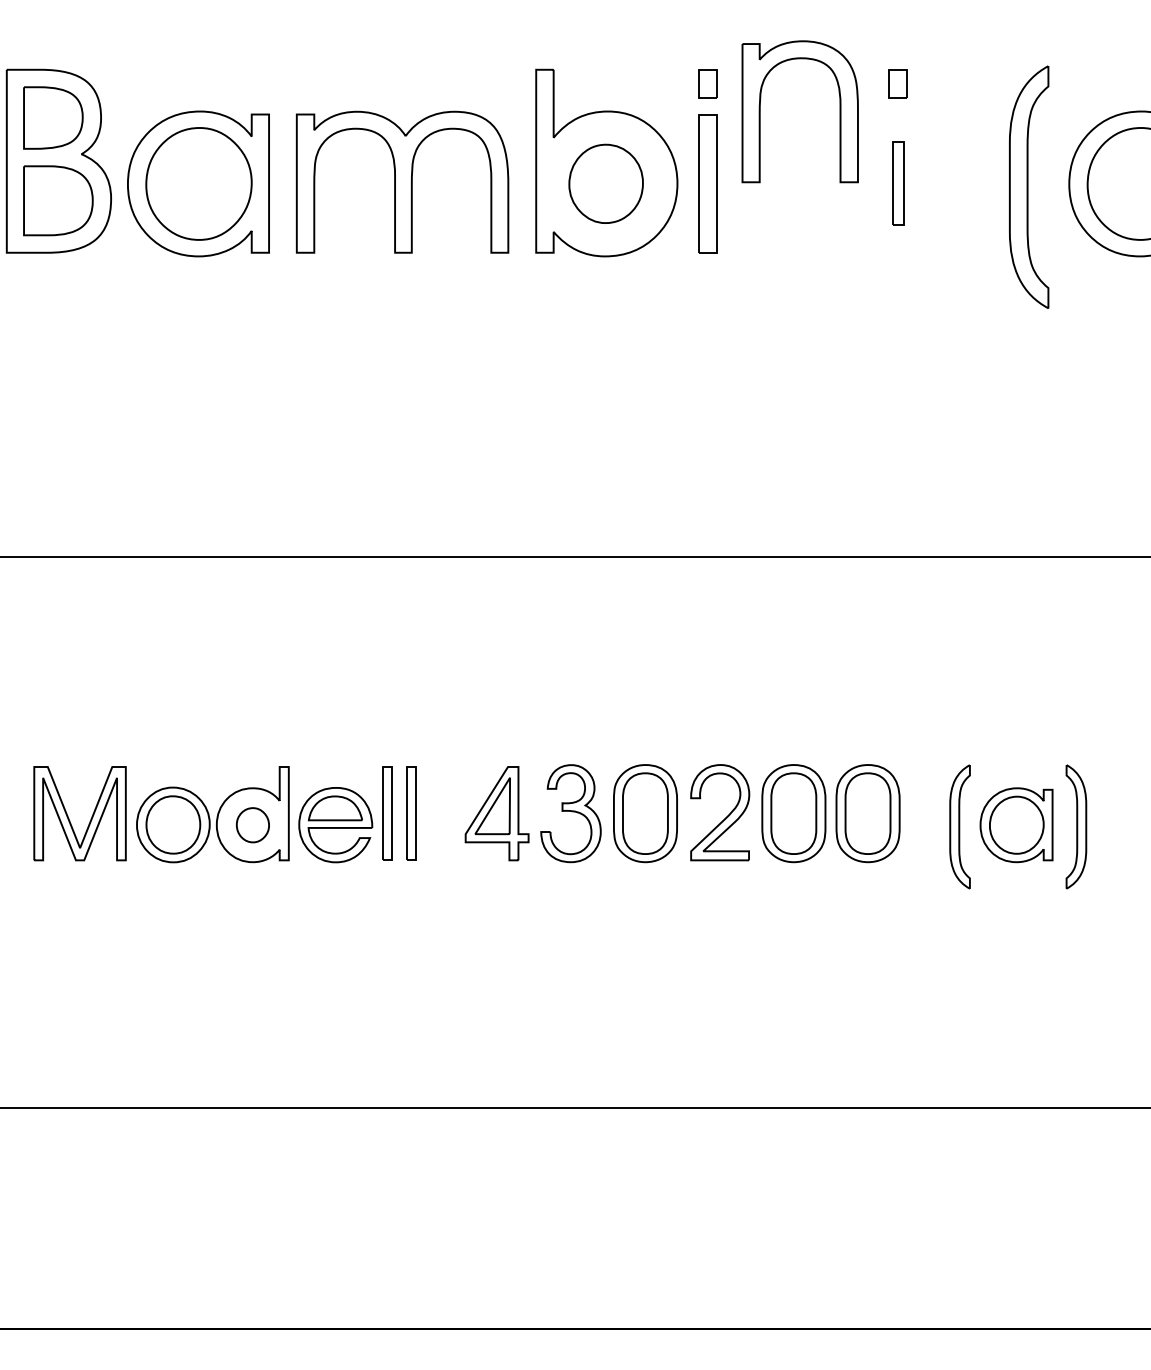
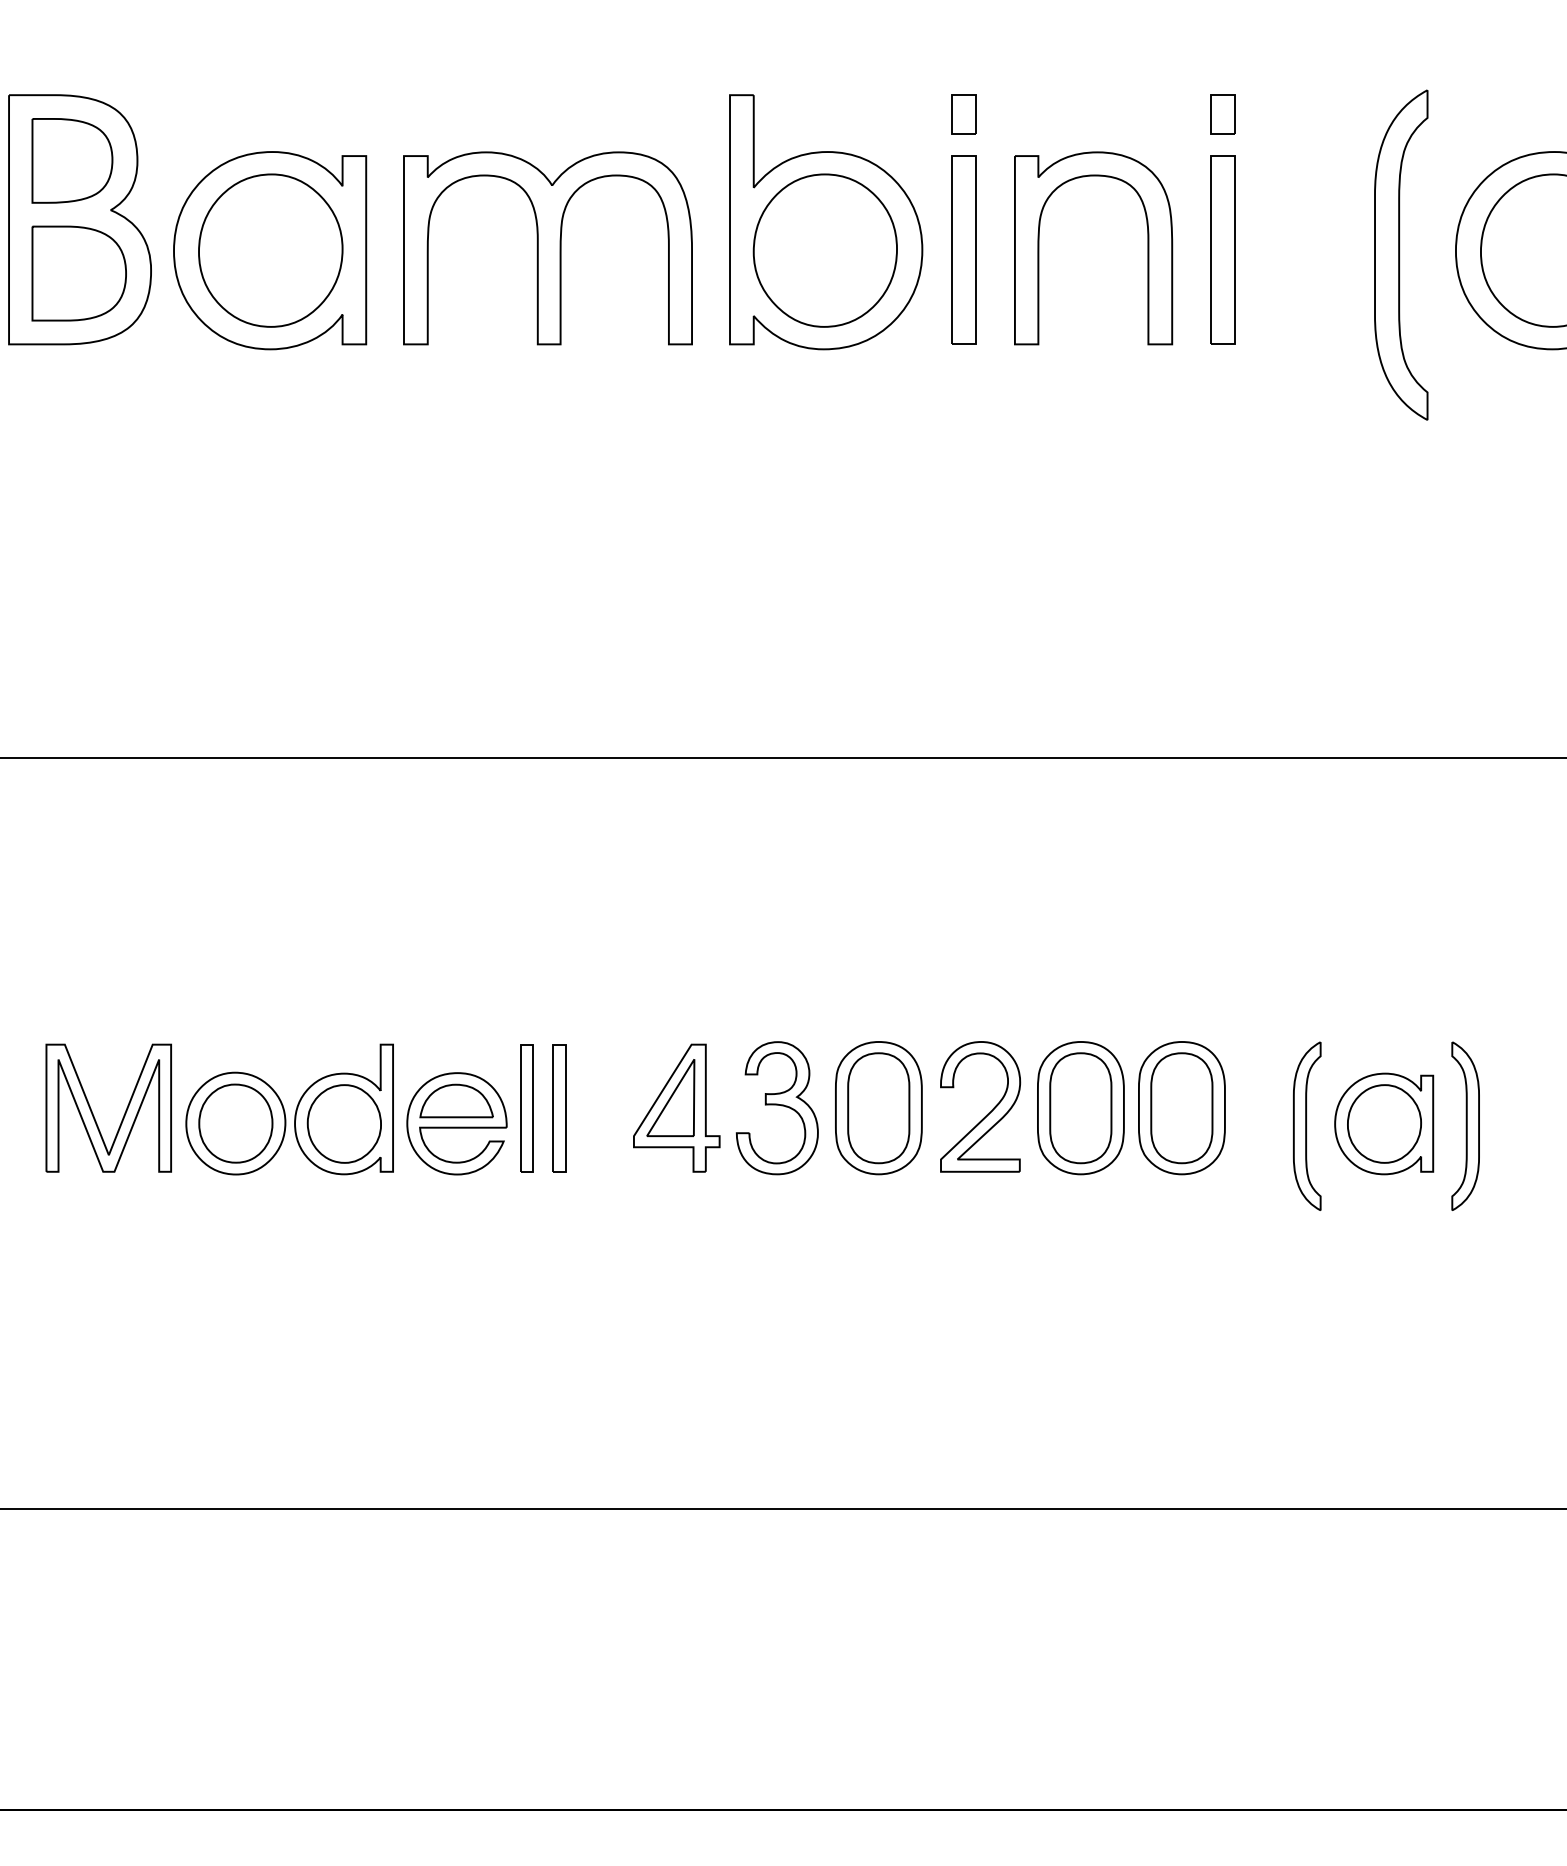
part: (760, 111) -> (1039, 248), moved
part: (605, 183) -> (824, 250), size x1.43
part: (897, 183) -> (1222, 249), size x1.67
part: (252, 824) -> (343, 1123), size x1.67

